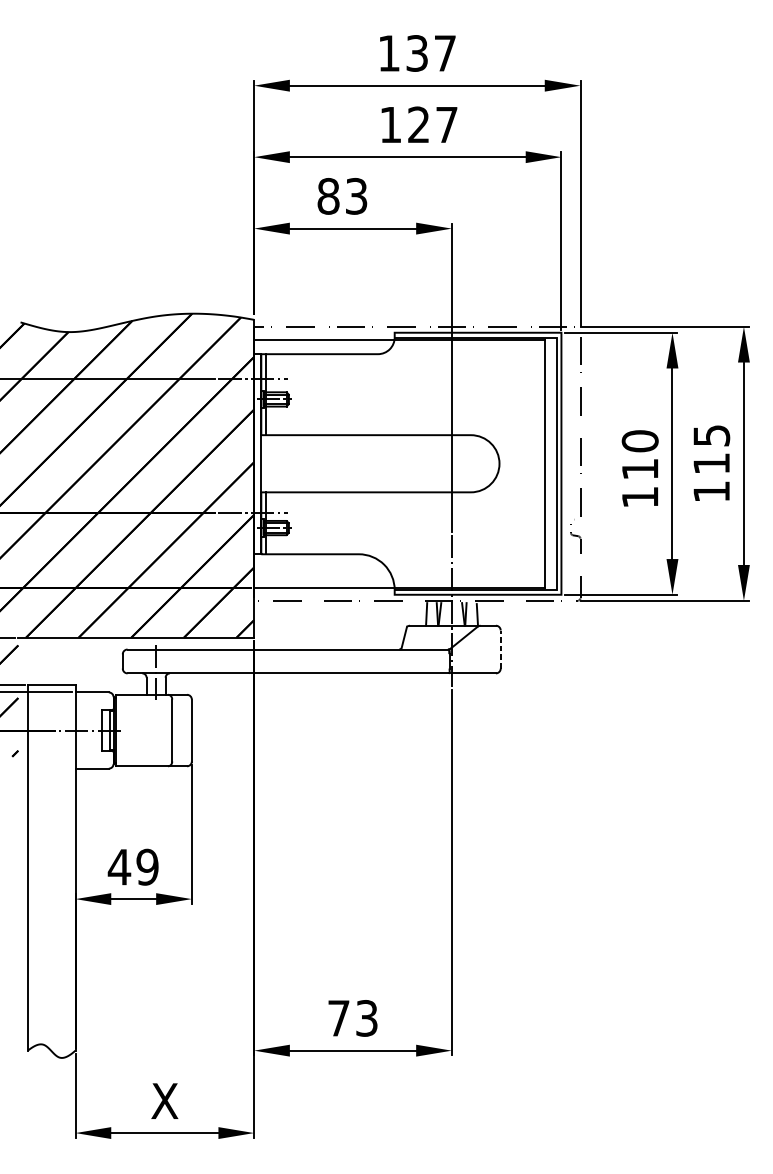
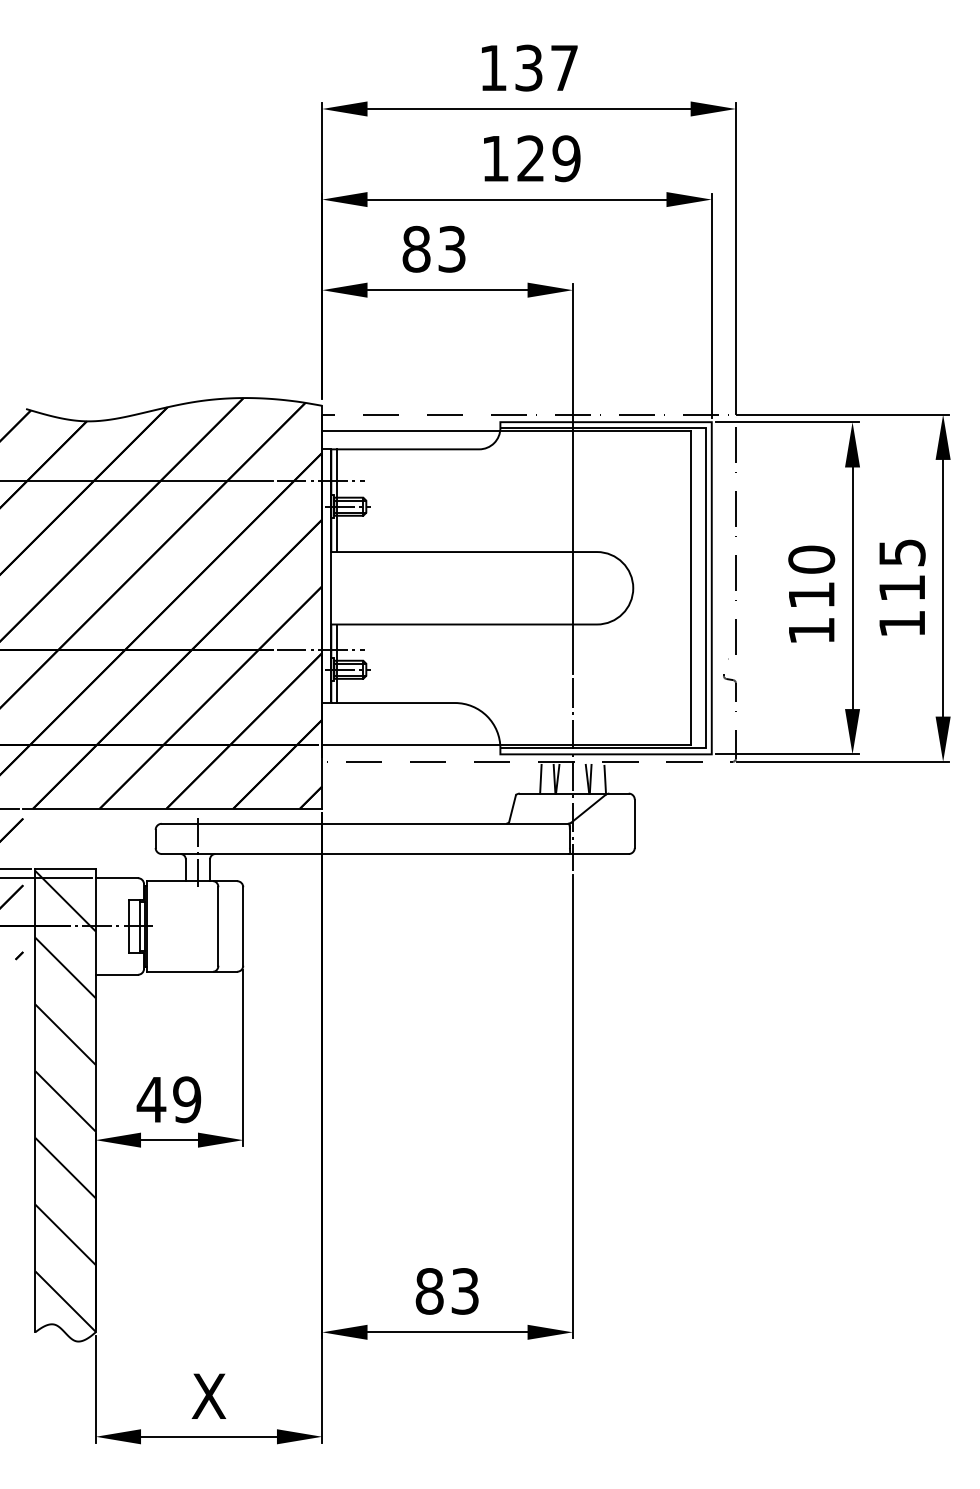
text: (446, 124) -> (566, 158), 127 -> 129
line: (500, 649) -> (634, 823), dashed -> solid
hatch: (51, 868) -> (65, 1101), added
text: (338, 1018) -> (429, 1291), 73 -> 83

